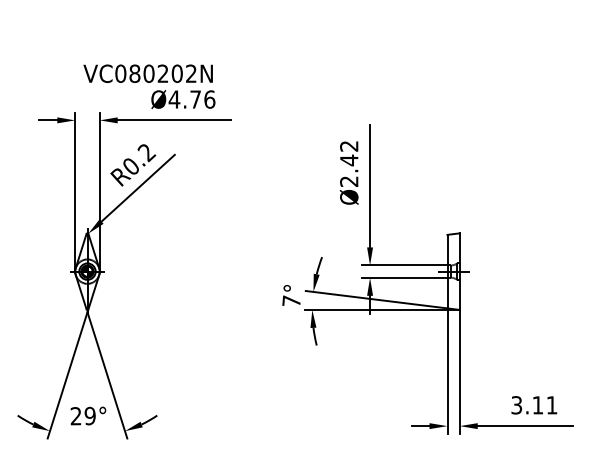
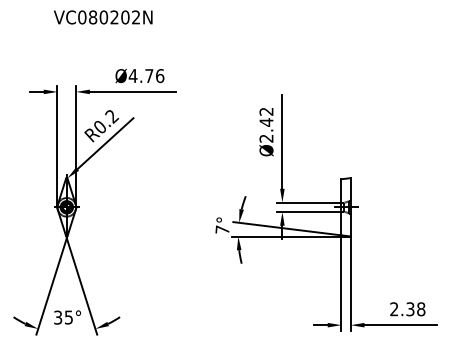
text: (147, 73) -> (102, 17), moved
text: (534, 405) -> (407, 309), 3.11 -> 2.38
text: (82, 415) -> (63, 317), 29° -> 35°

